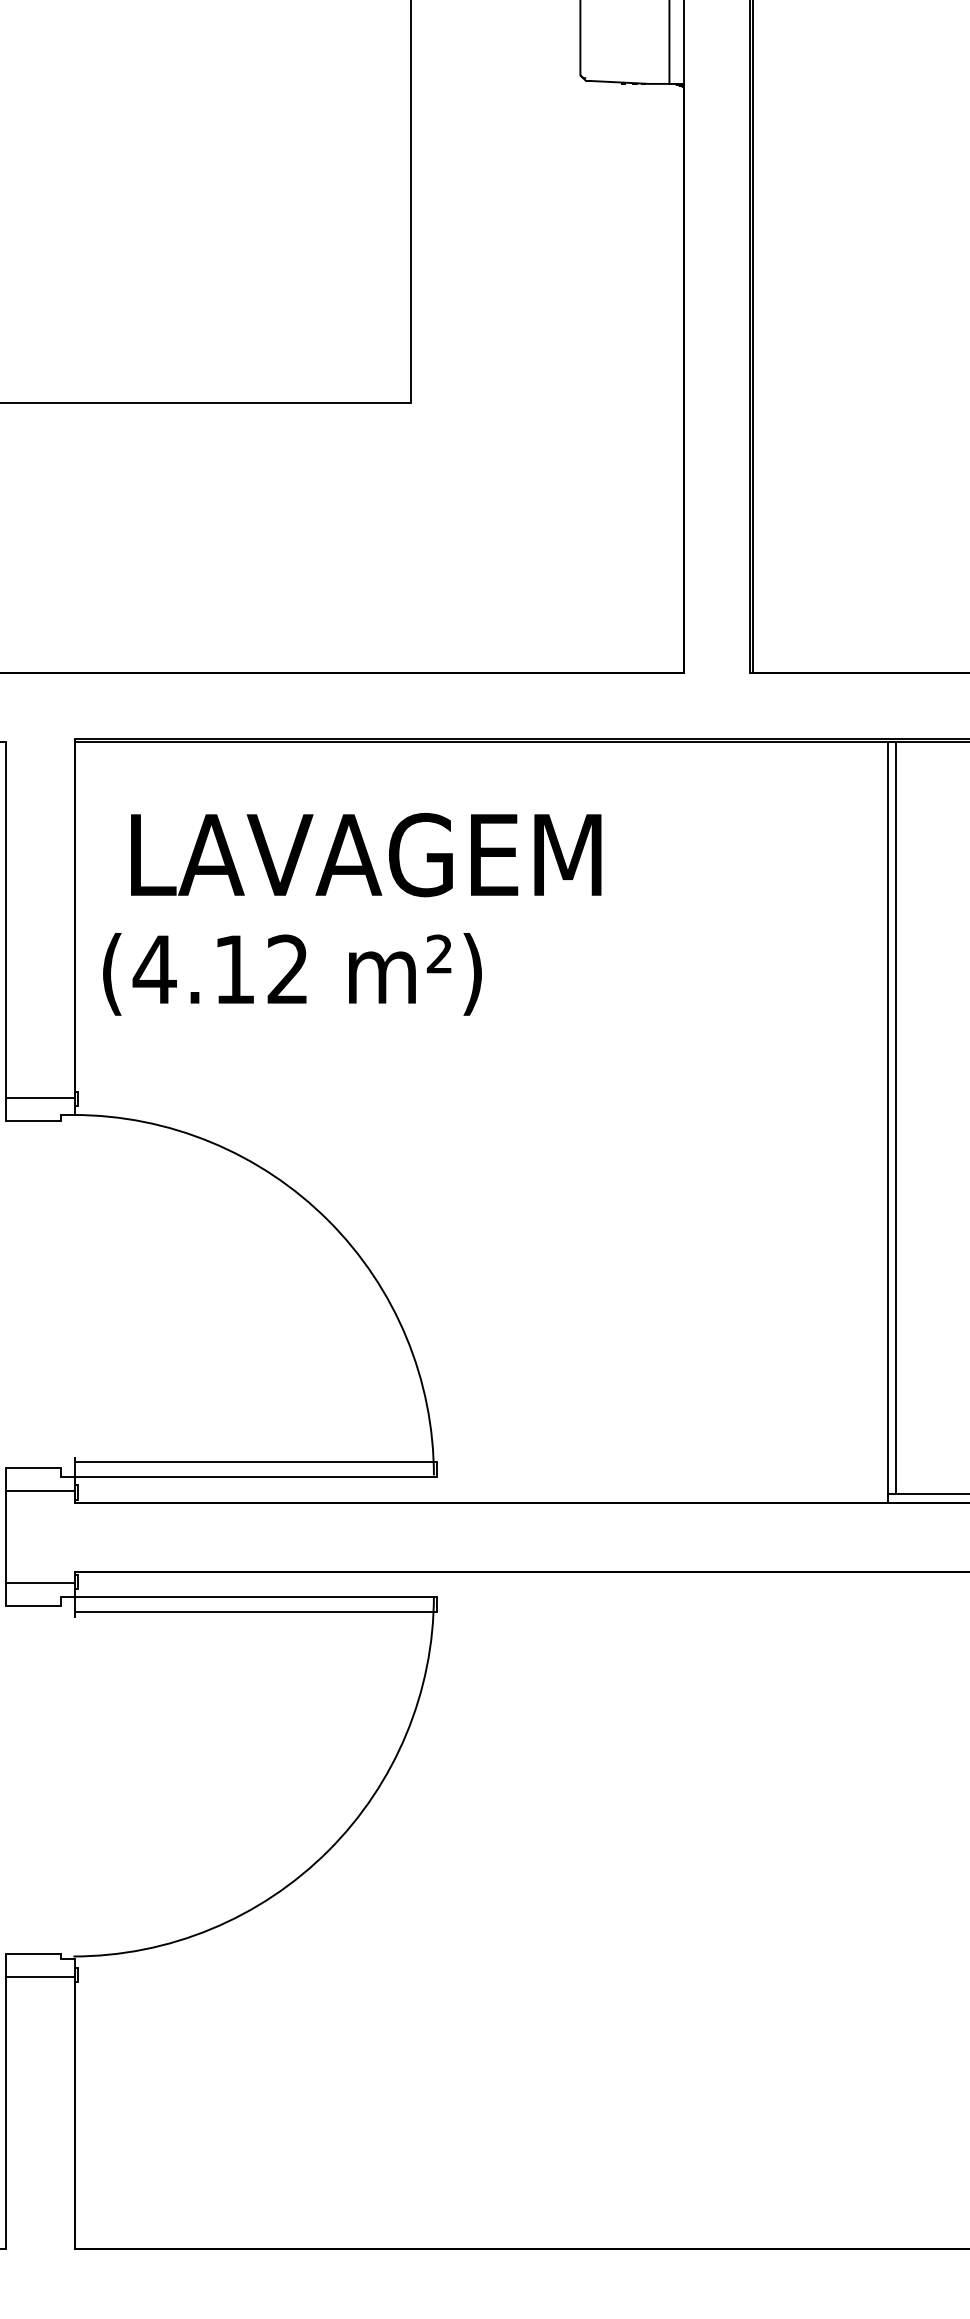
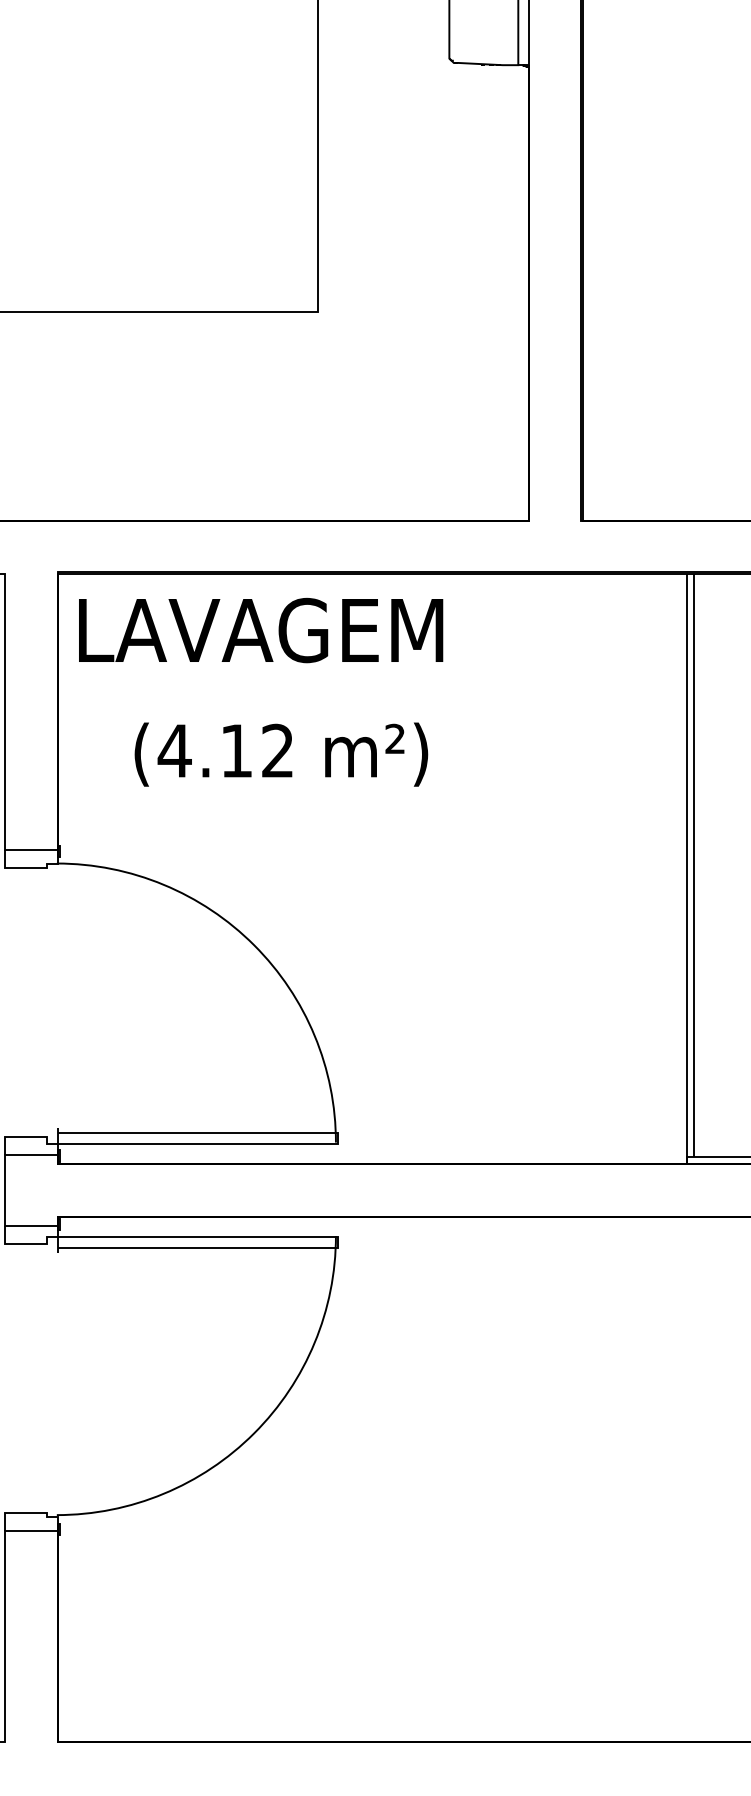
text: (366, 855) -> (261, 630), moved
text: (292, 974) -> (281, 754), moved

